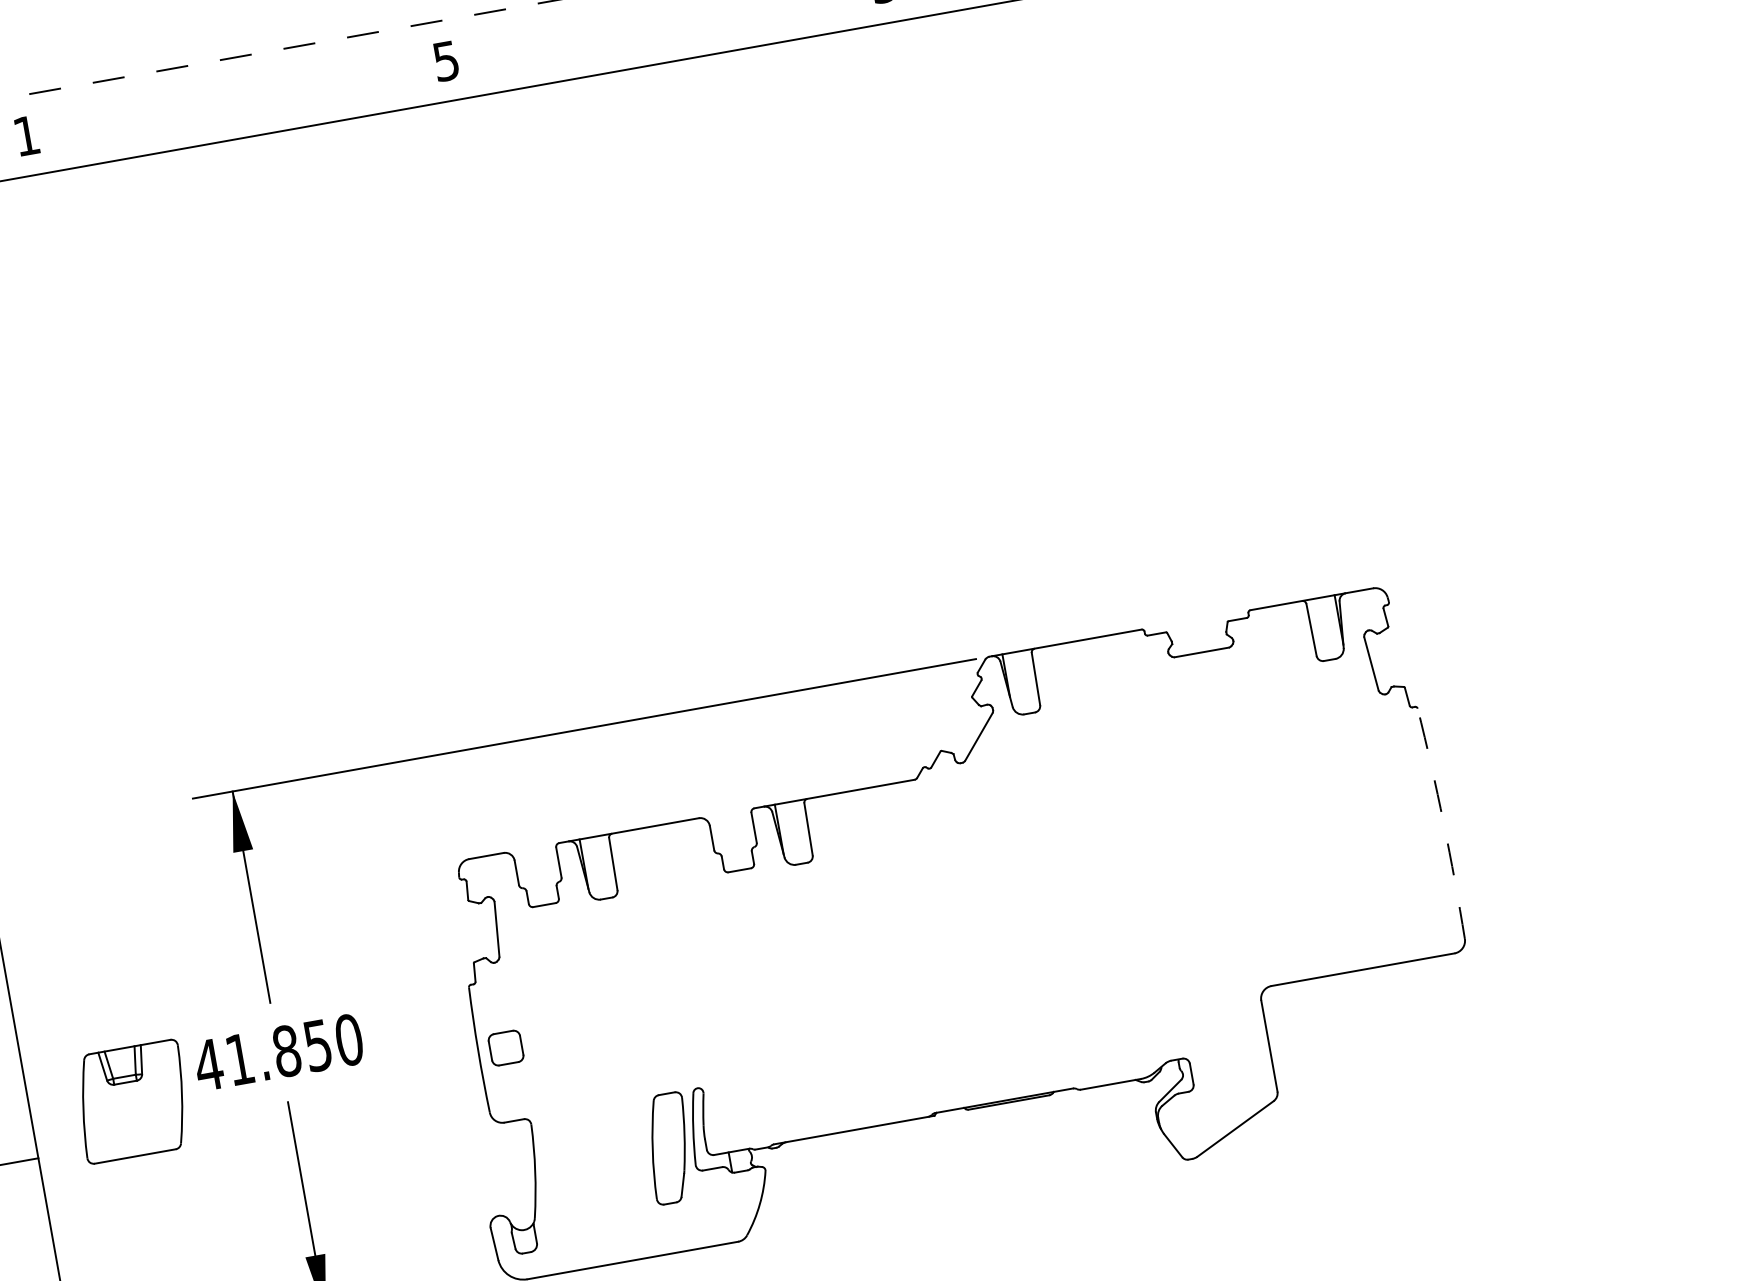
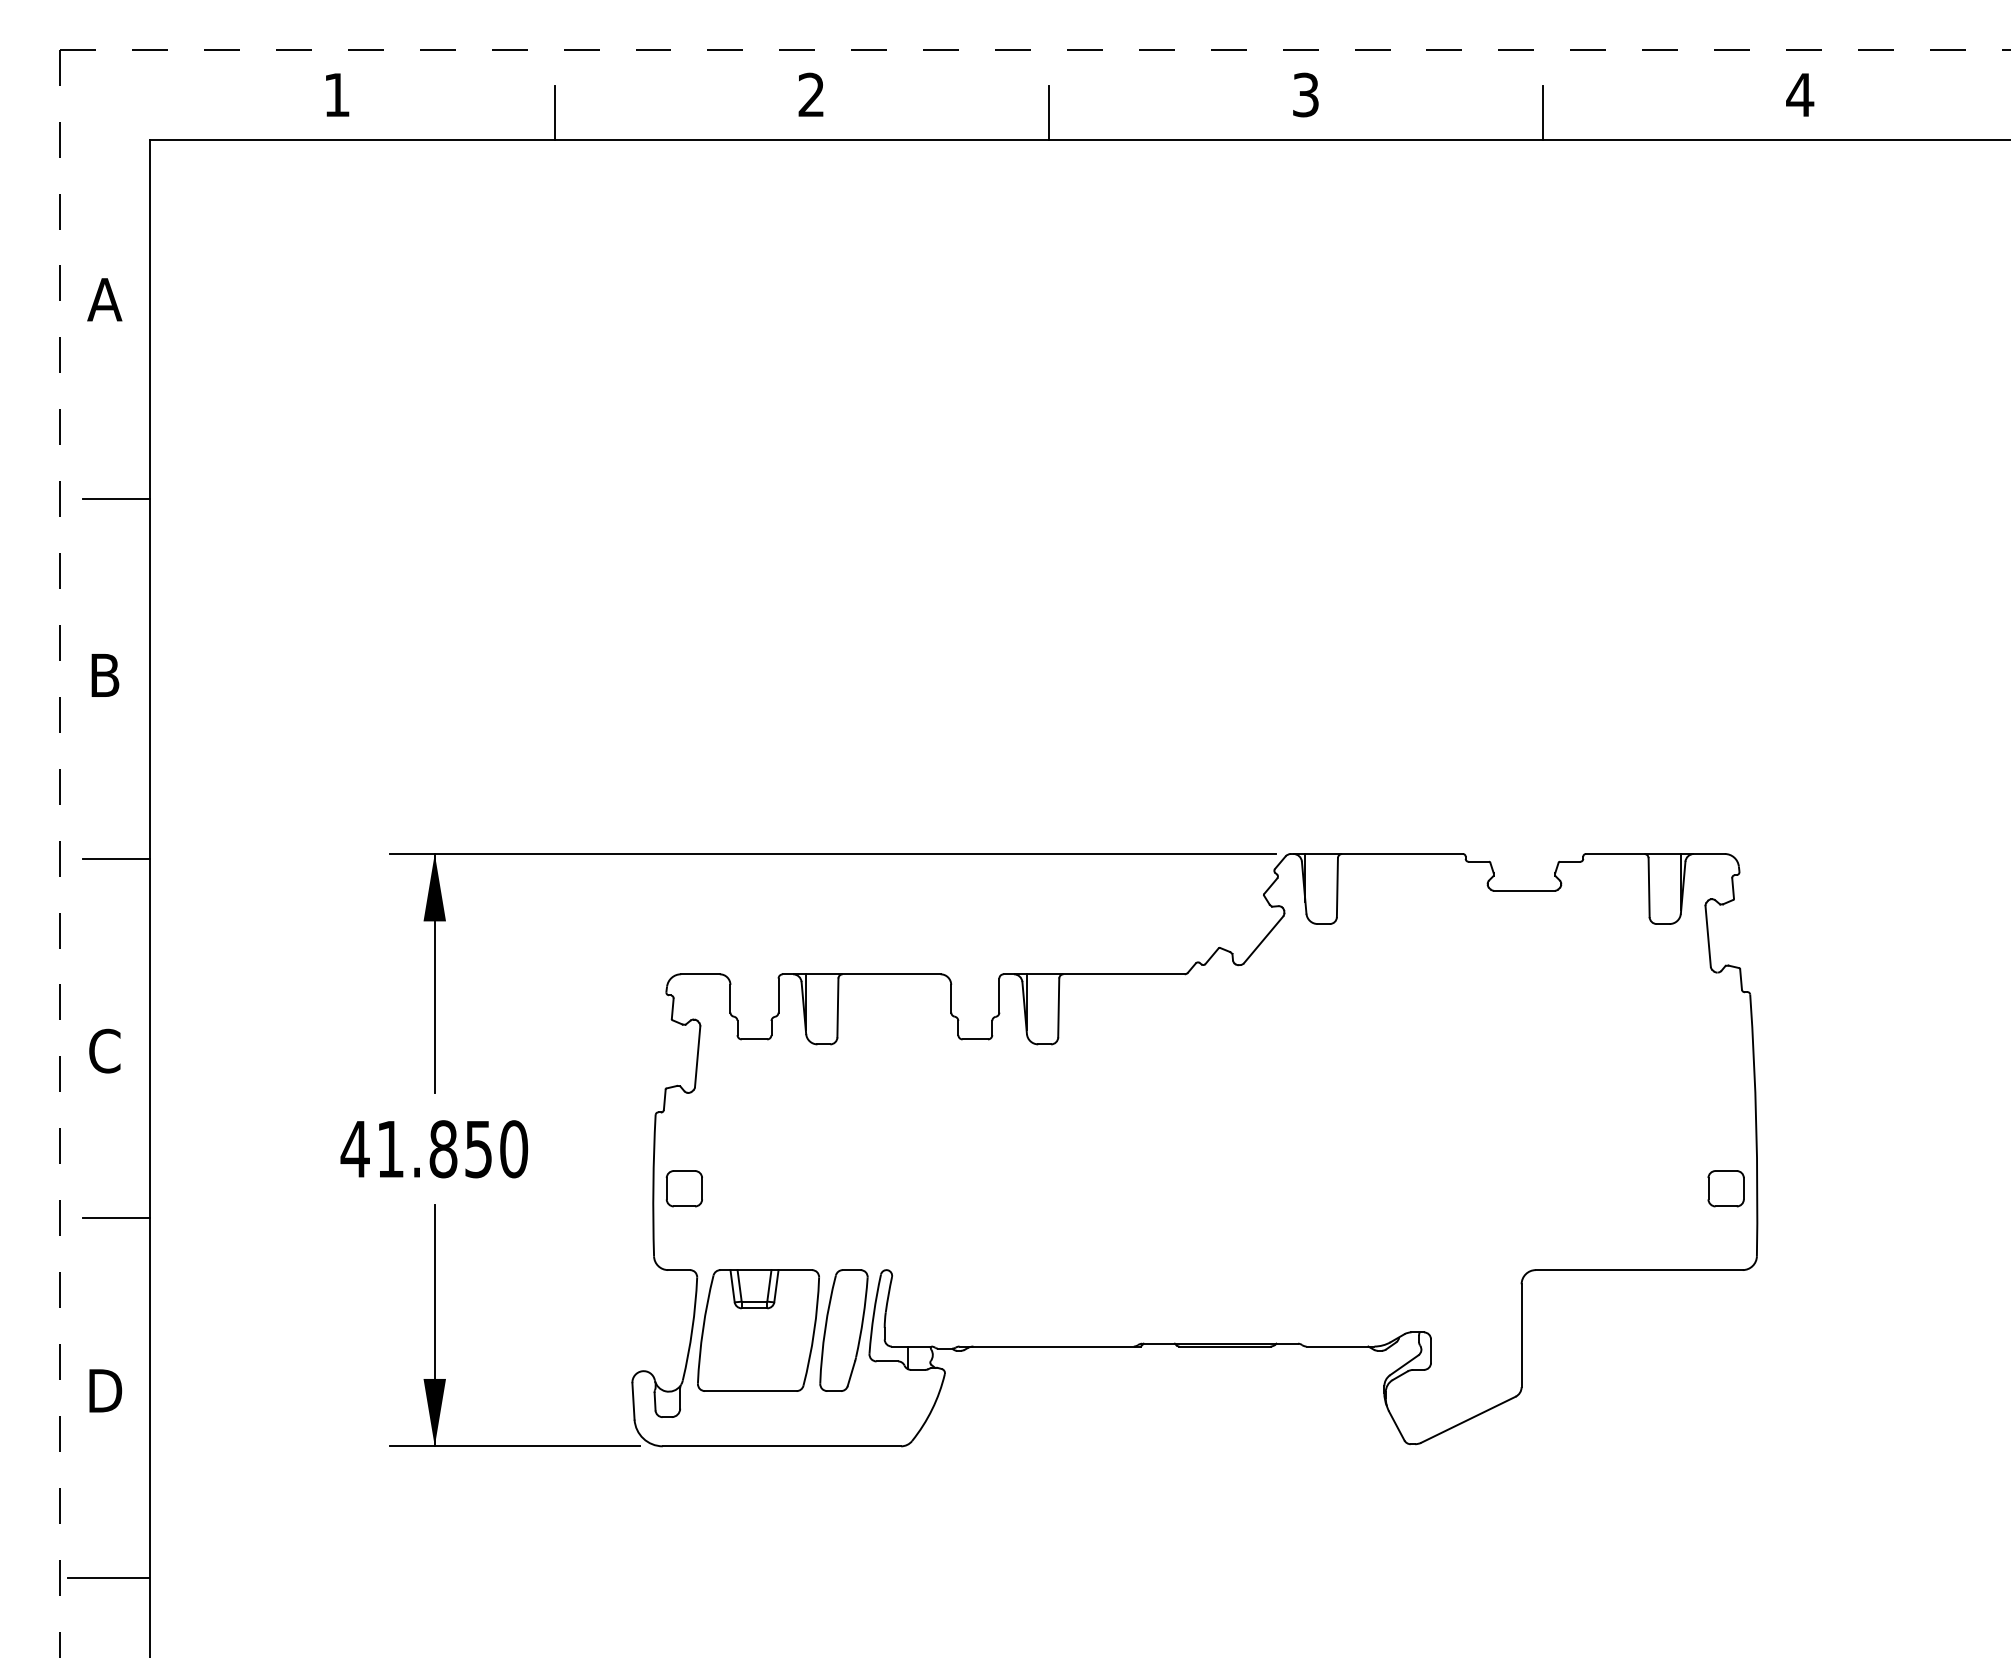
line: (658, 39) -> (1048, 112), added
text: (445, 60) -> (810, 94), 5 -> 2
line: (221, 117) -> (554, 112), added
arc: (1443, 823) -> (1756, 1125), dashed -> solid
part: (1426, 883) -> (1725, 1188), added
part: (132, 1101) -> (758, 1330), moved

